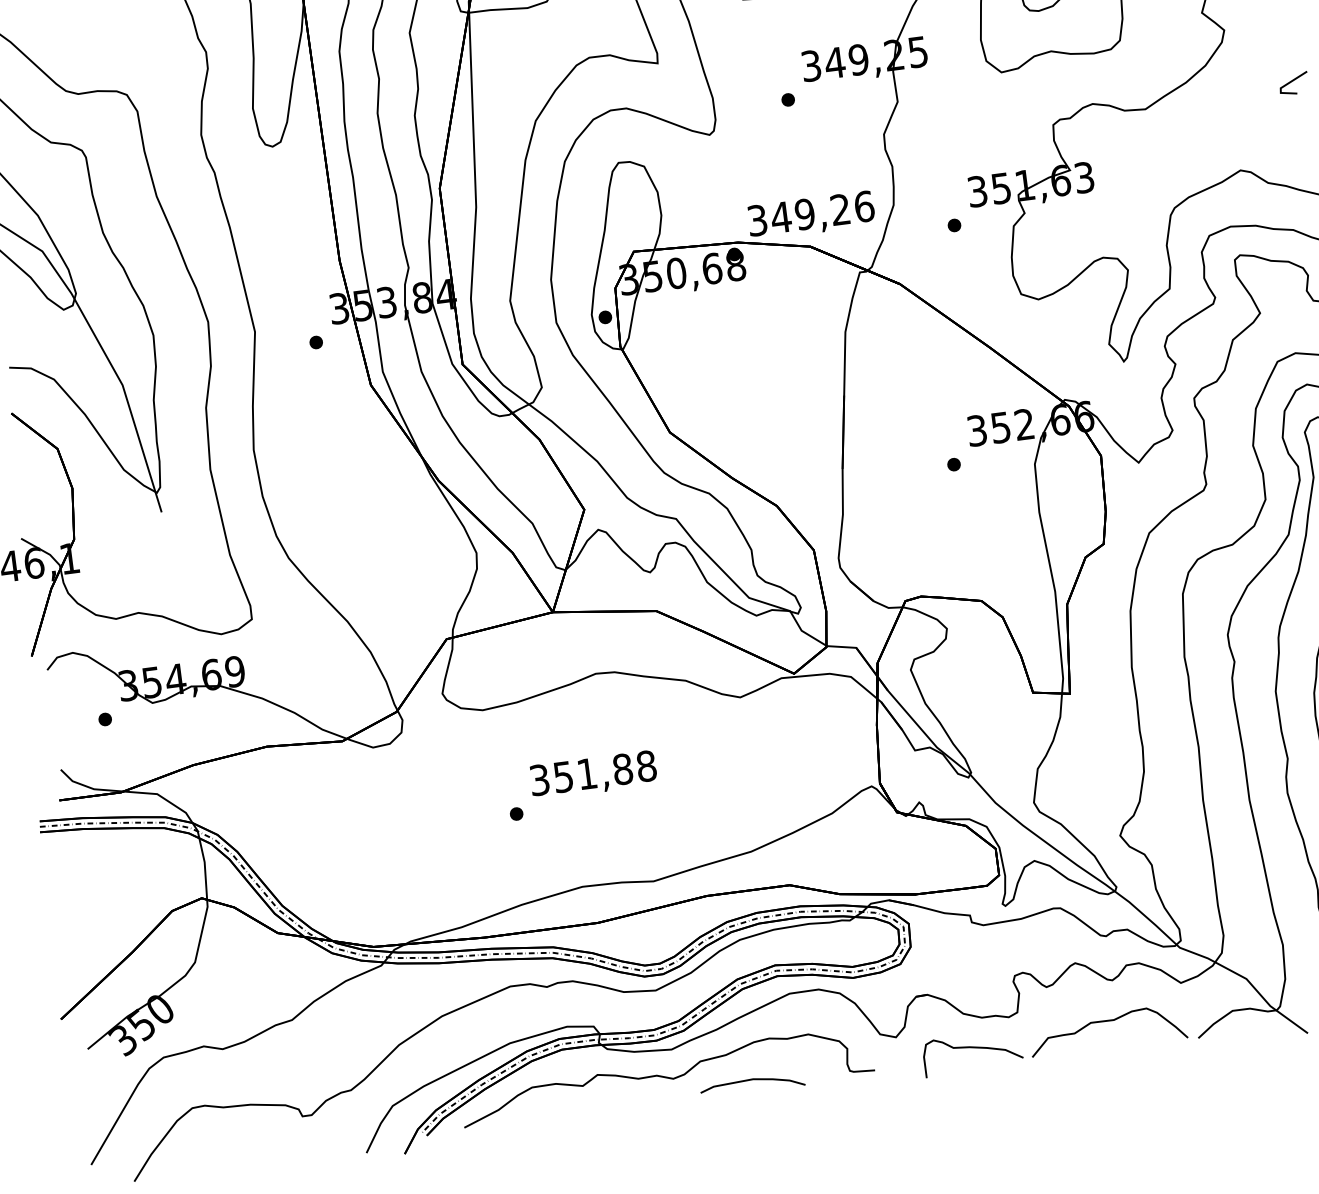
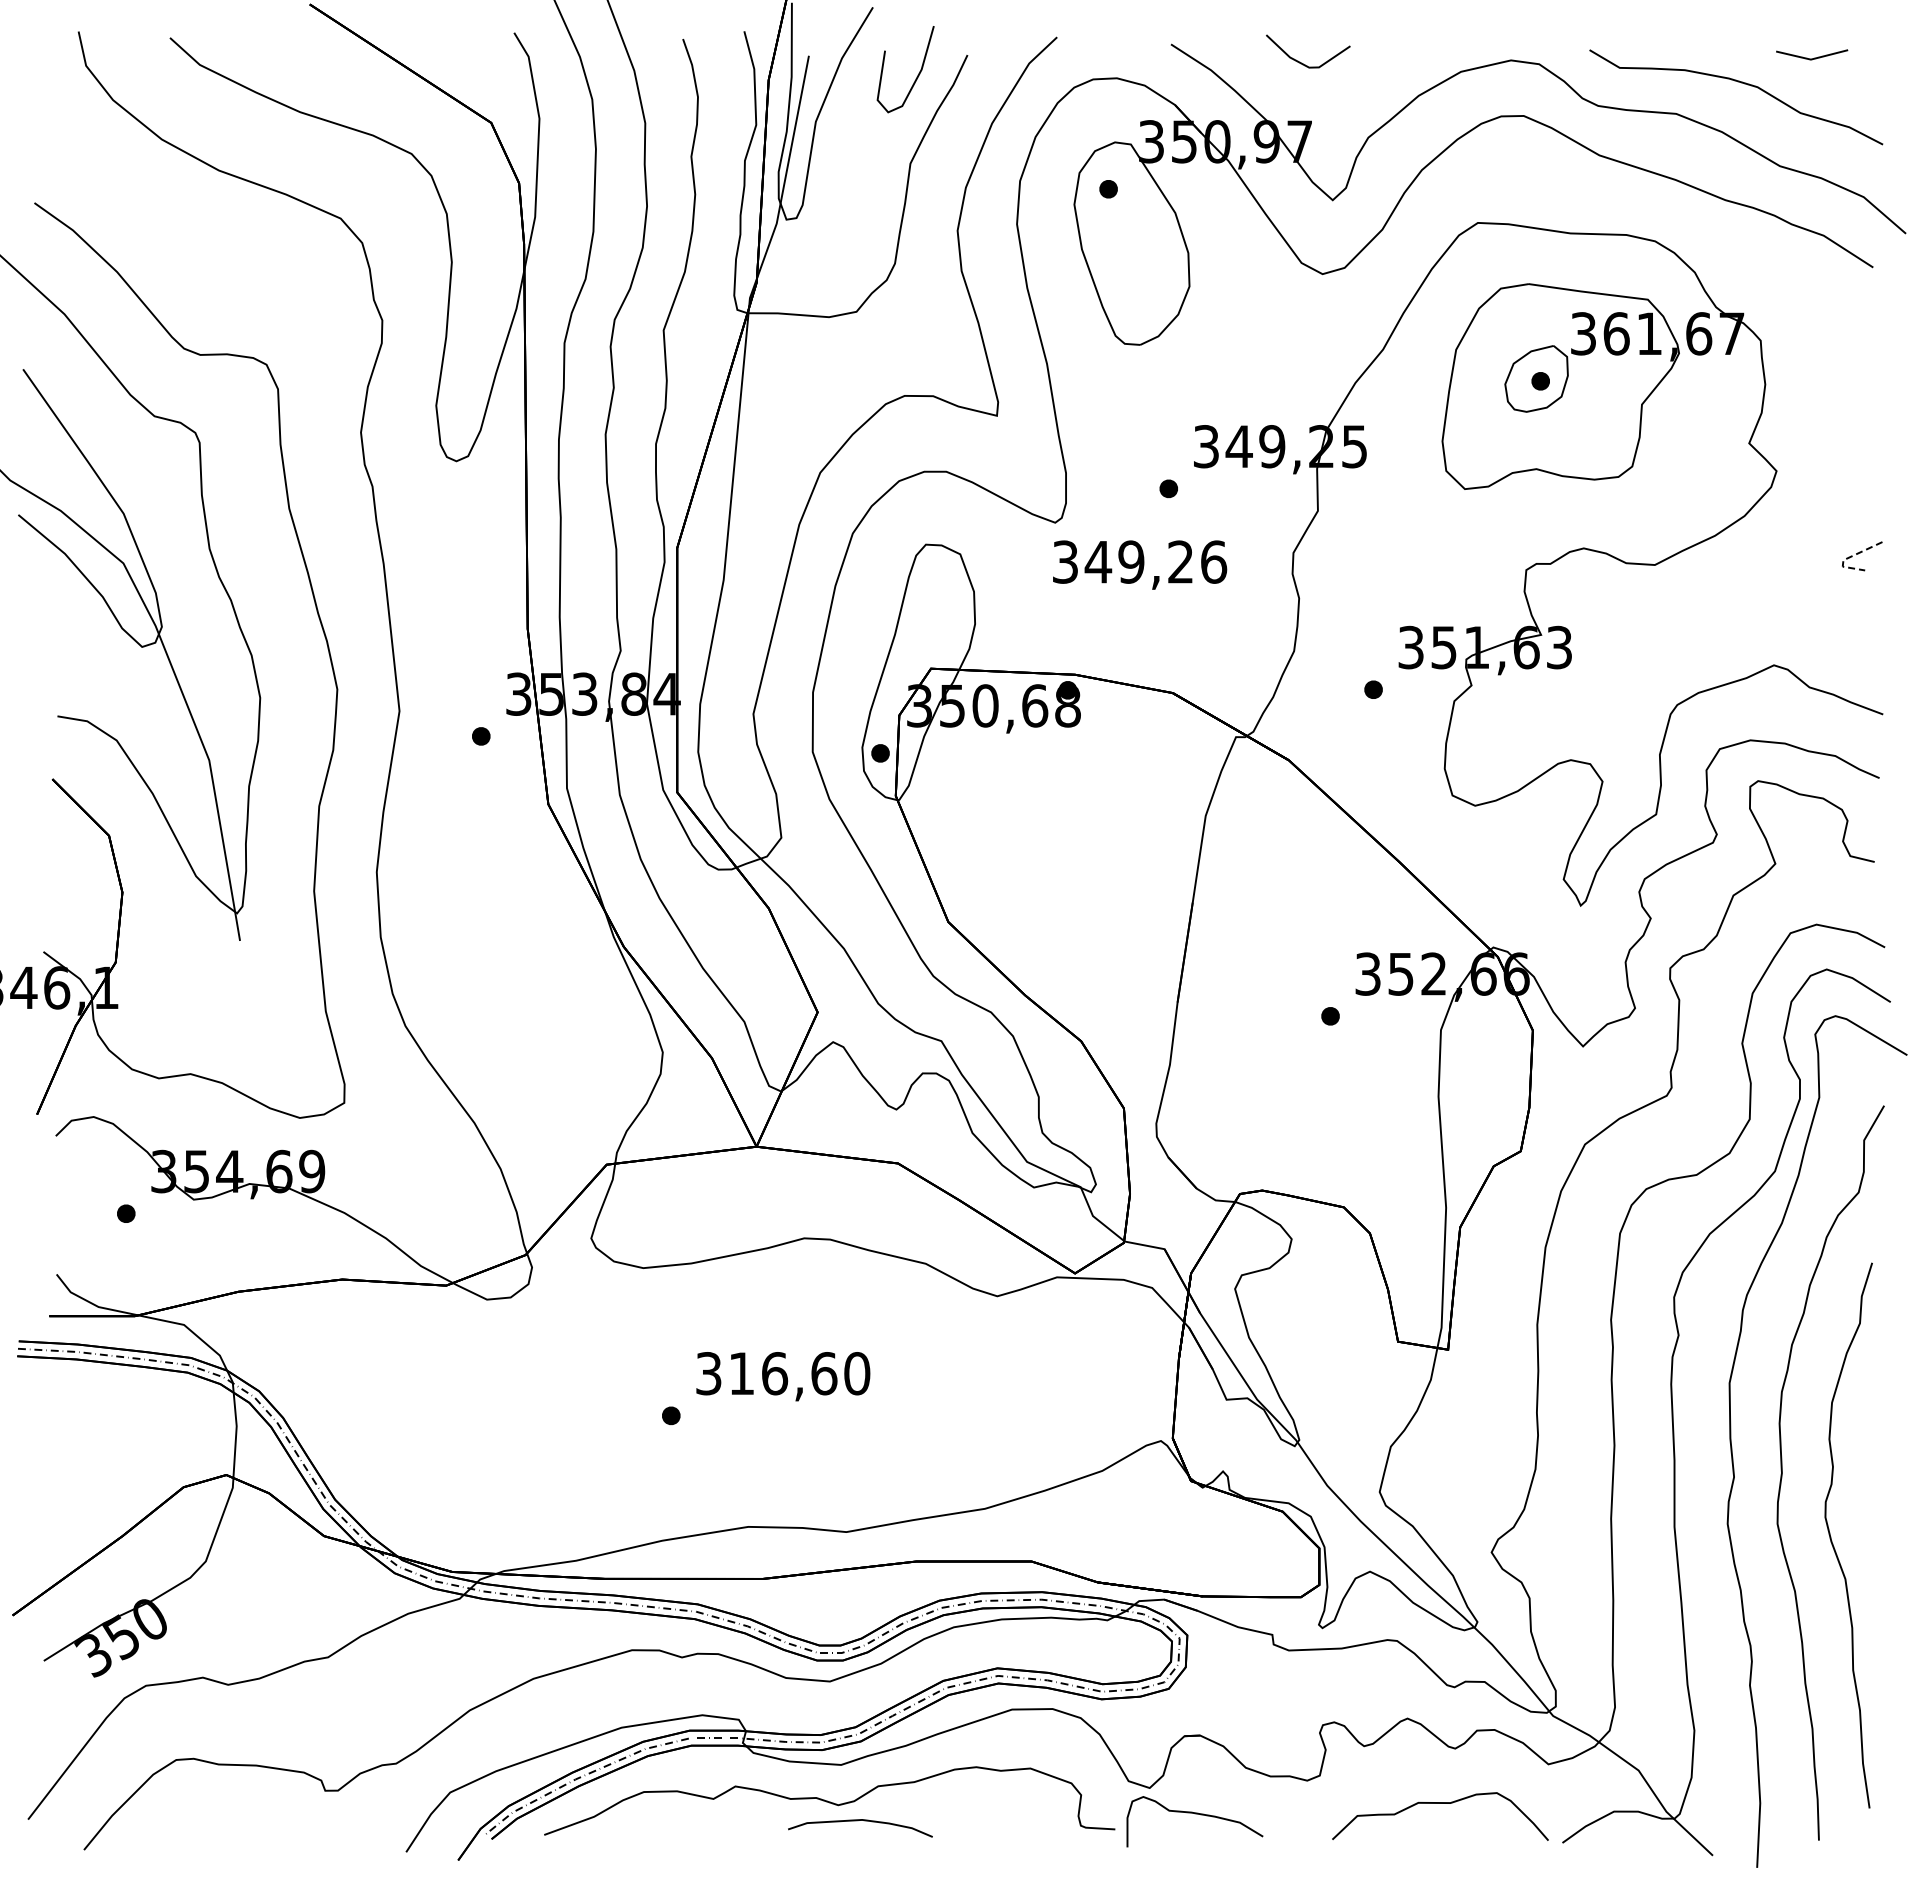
line: (1284, 85) -> (1848, 557), solid -> dashed
text: (811, 215) -> (1140, 564), moved
text: (605, 771) -> (799, 1373), 351,88 -> 316,60
curve: (972, 1048) -> (1195, 1814), moved
curve: (750, 1080) -> (858, 1821), moved

